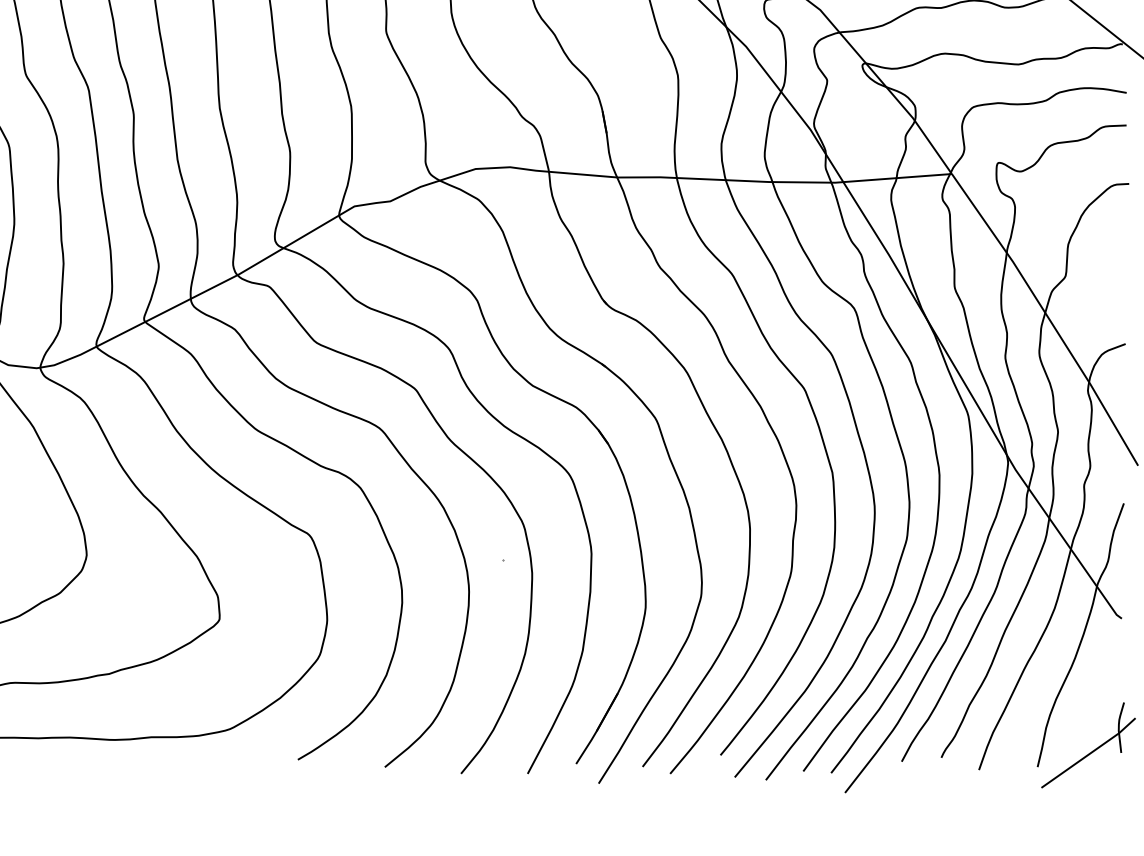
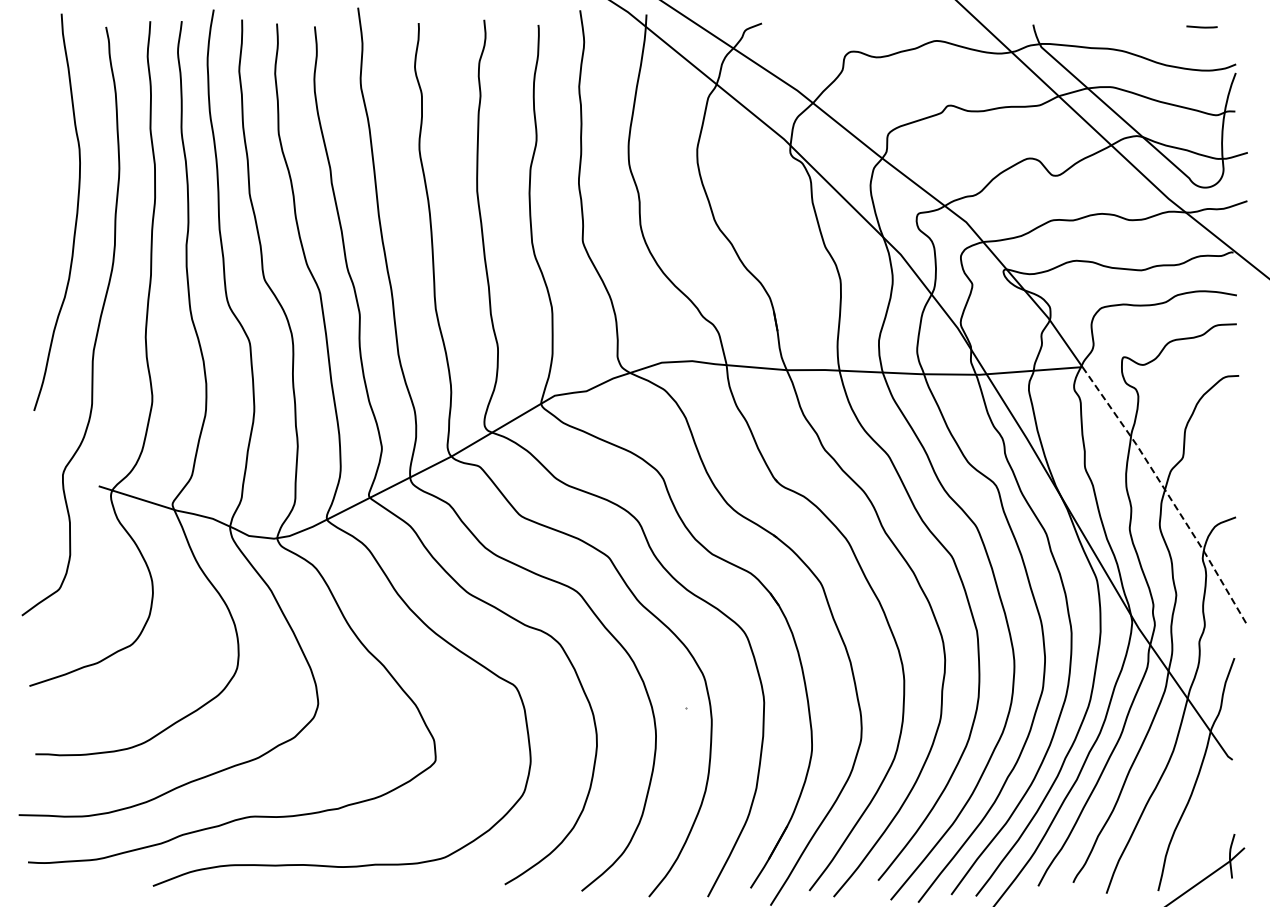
line: (1049, 318) -> (1168, 494), solid -> dashed

